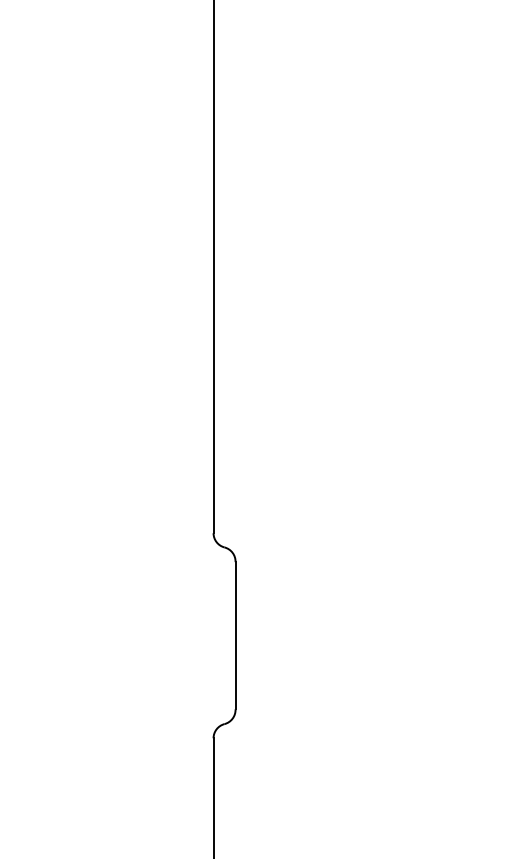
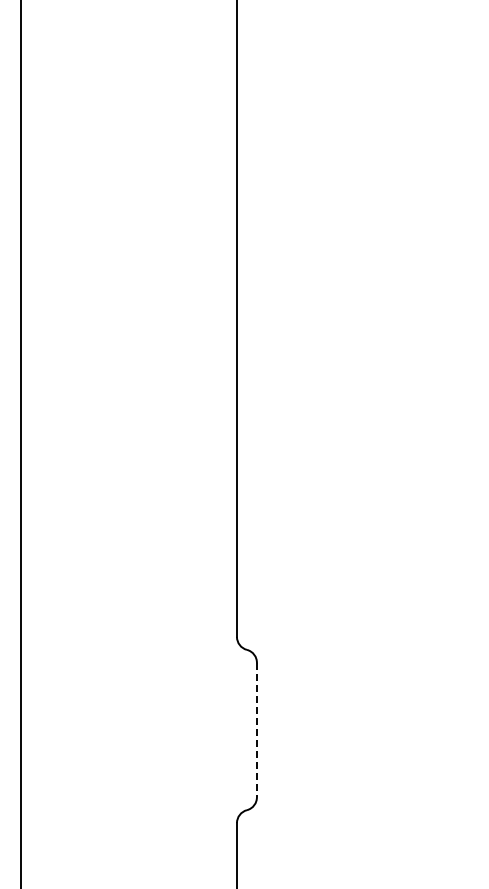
line: (235, 636) -> (256, 730), solid -> dashed

